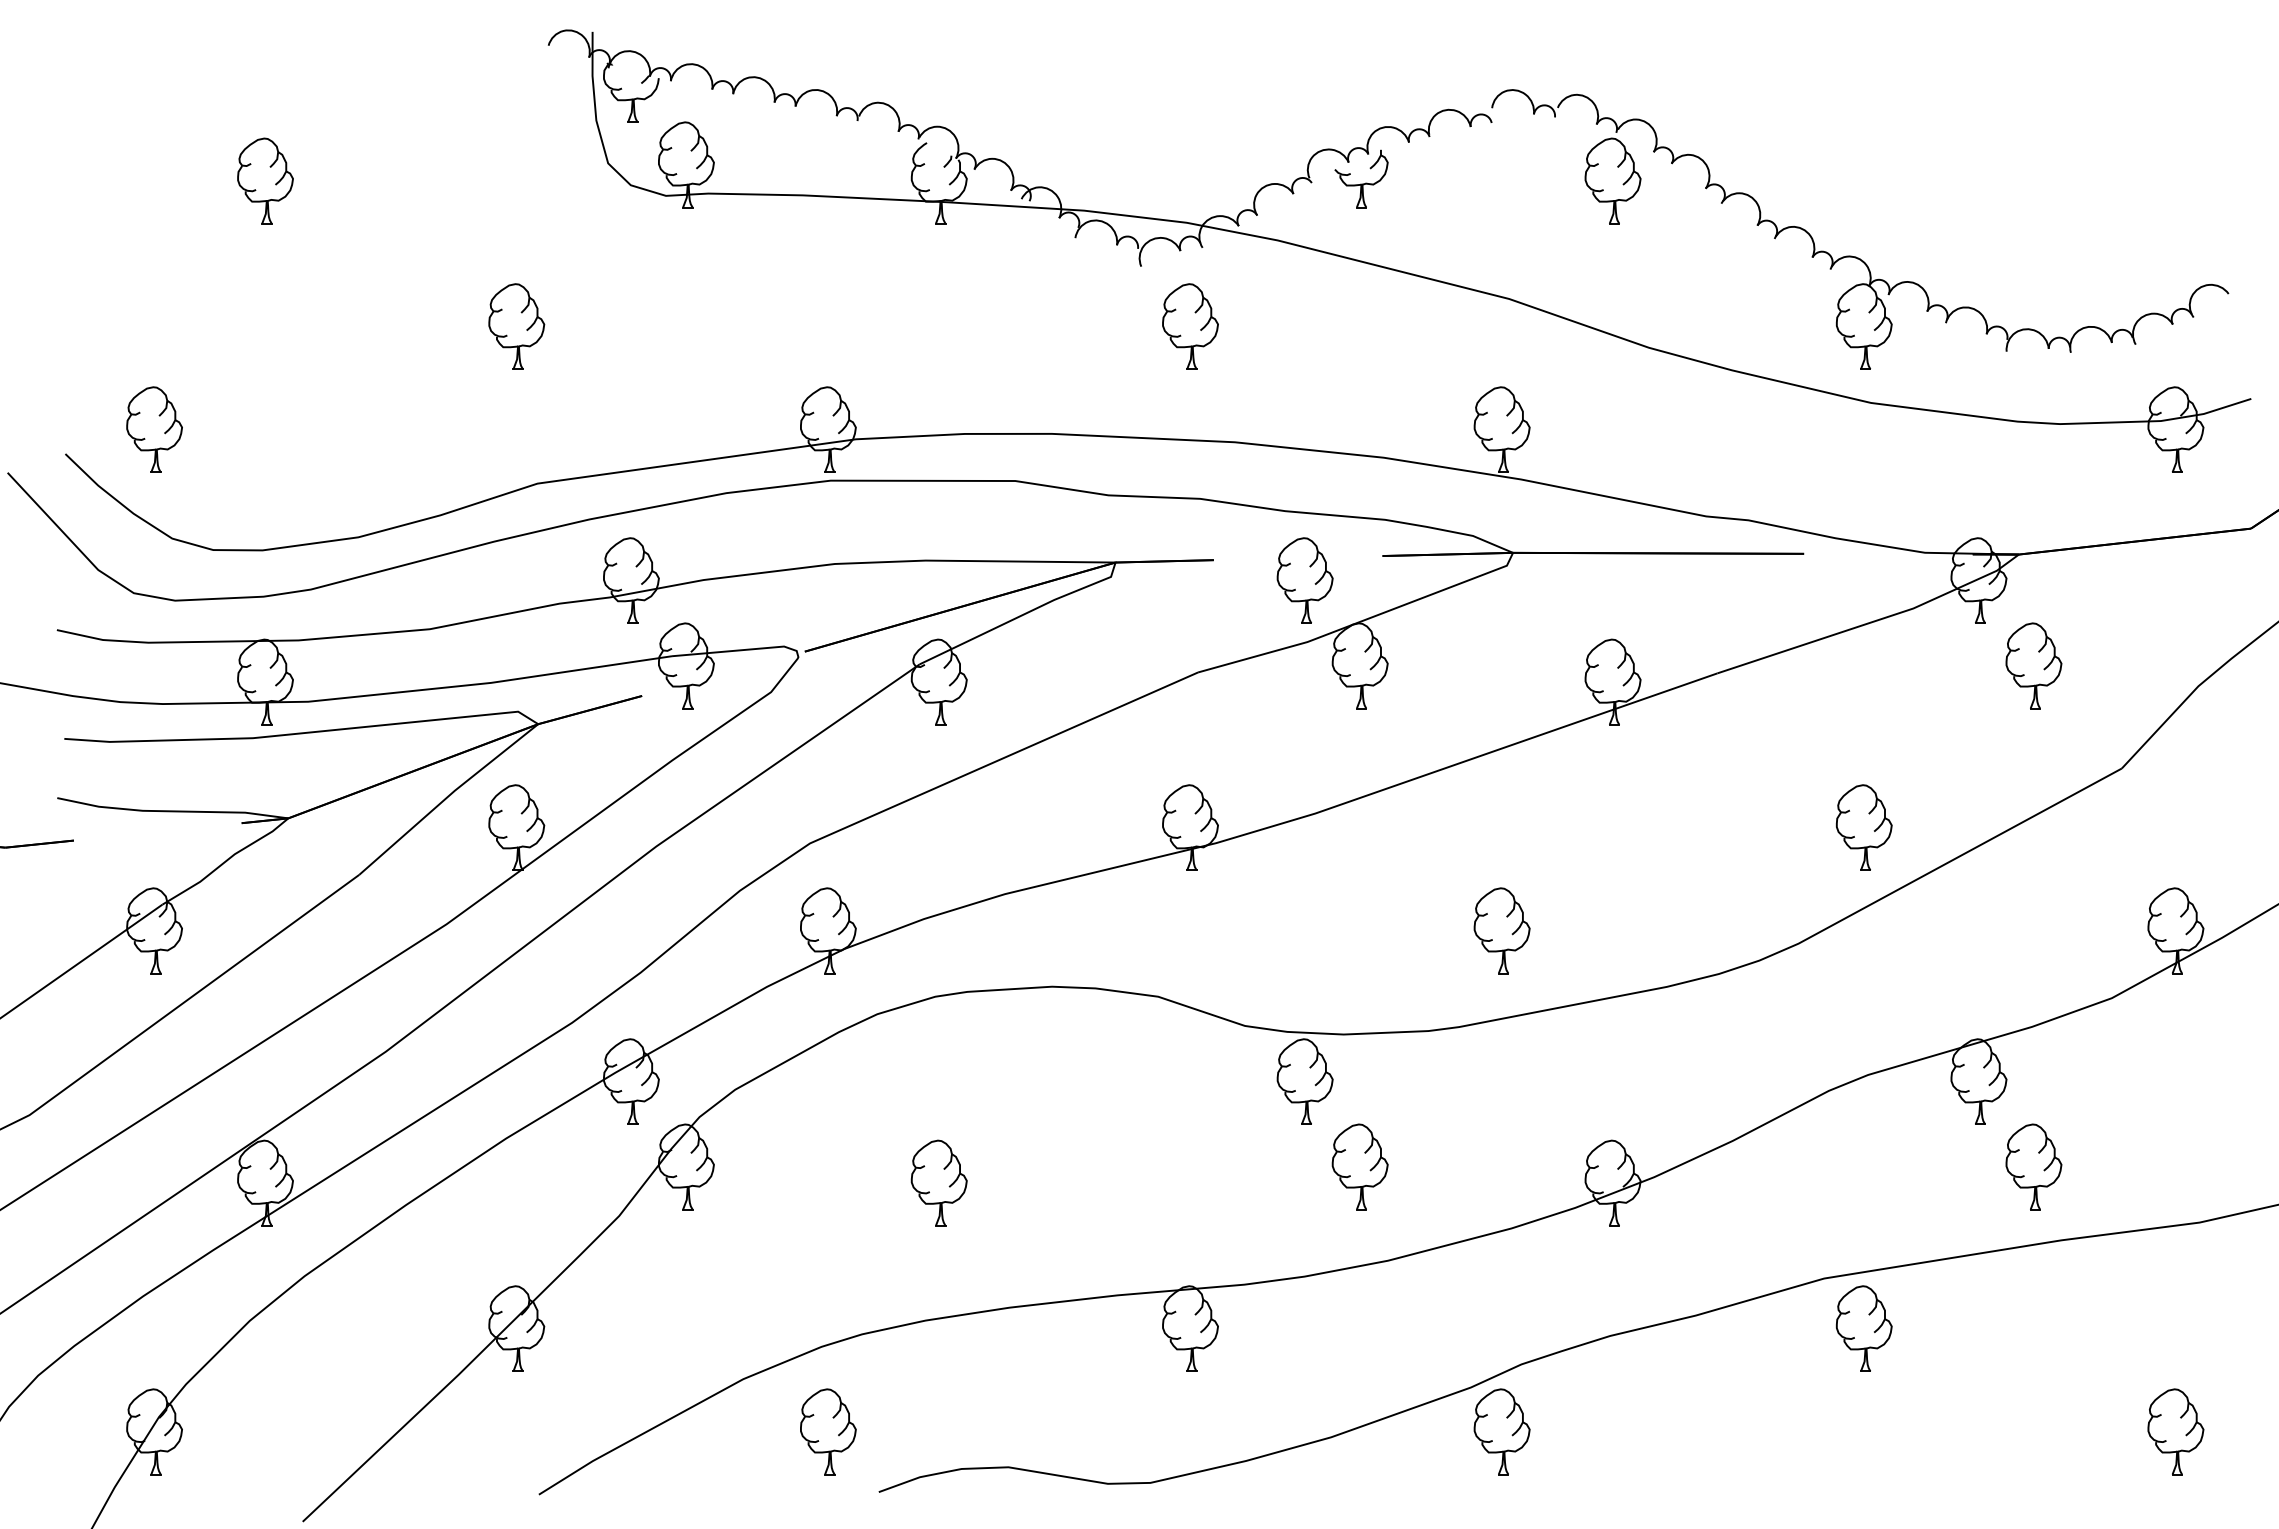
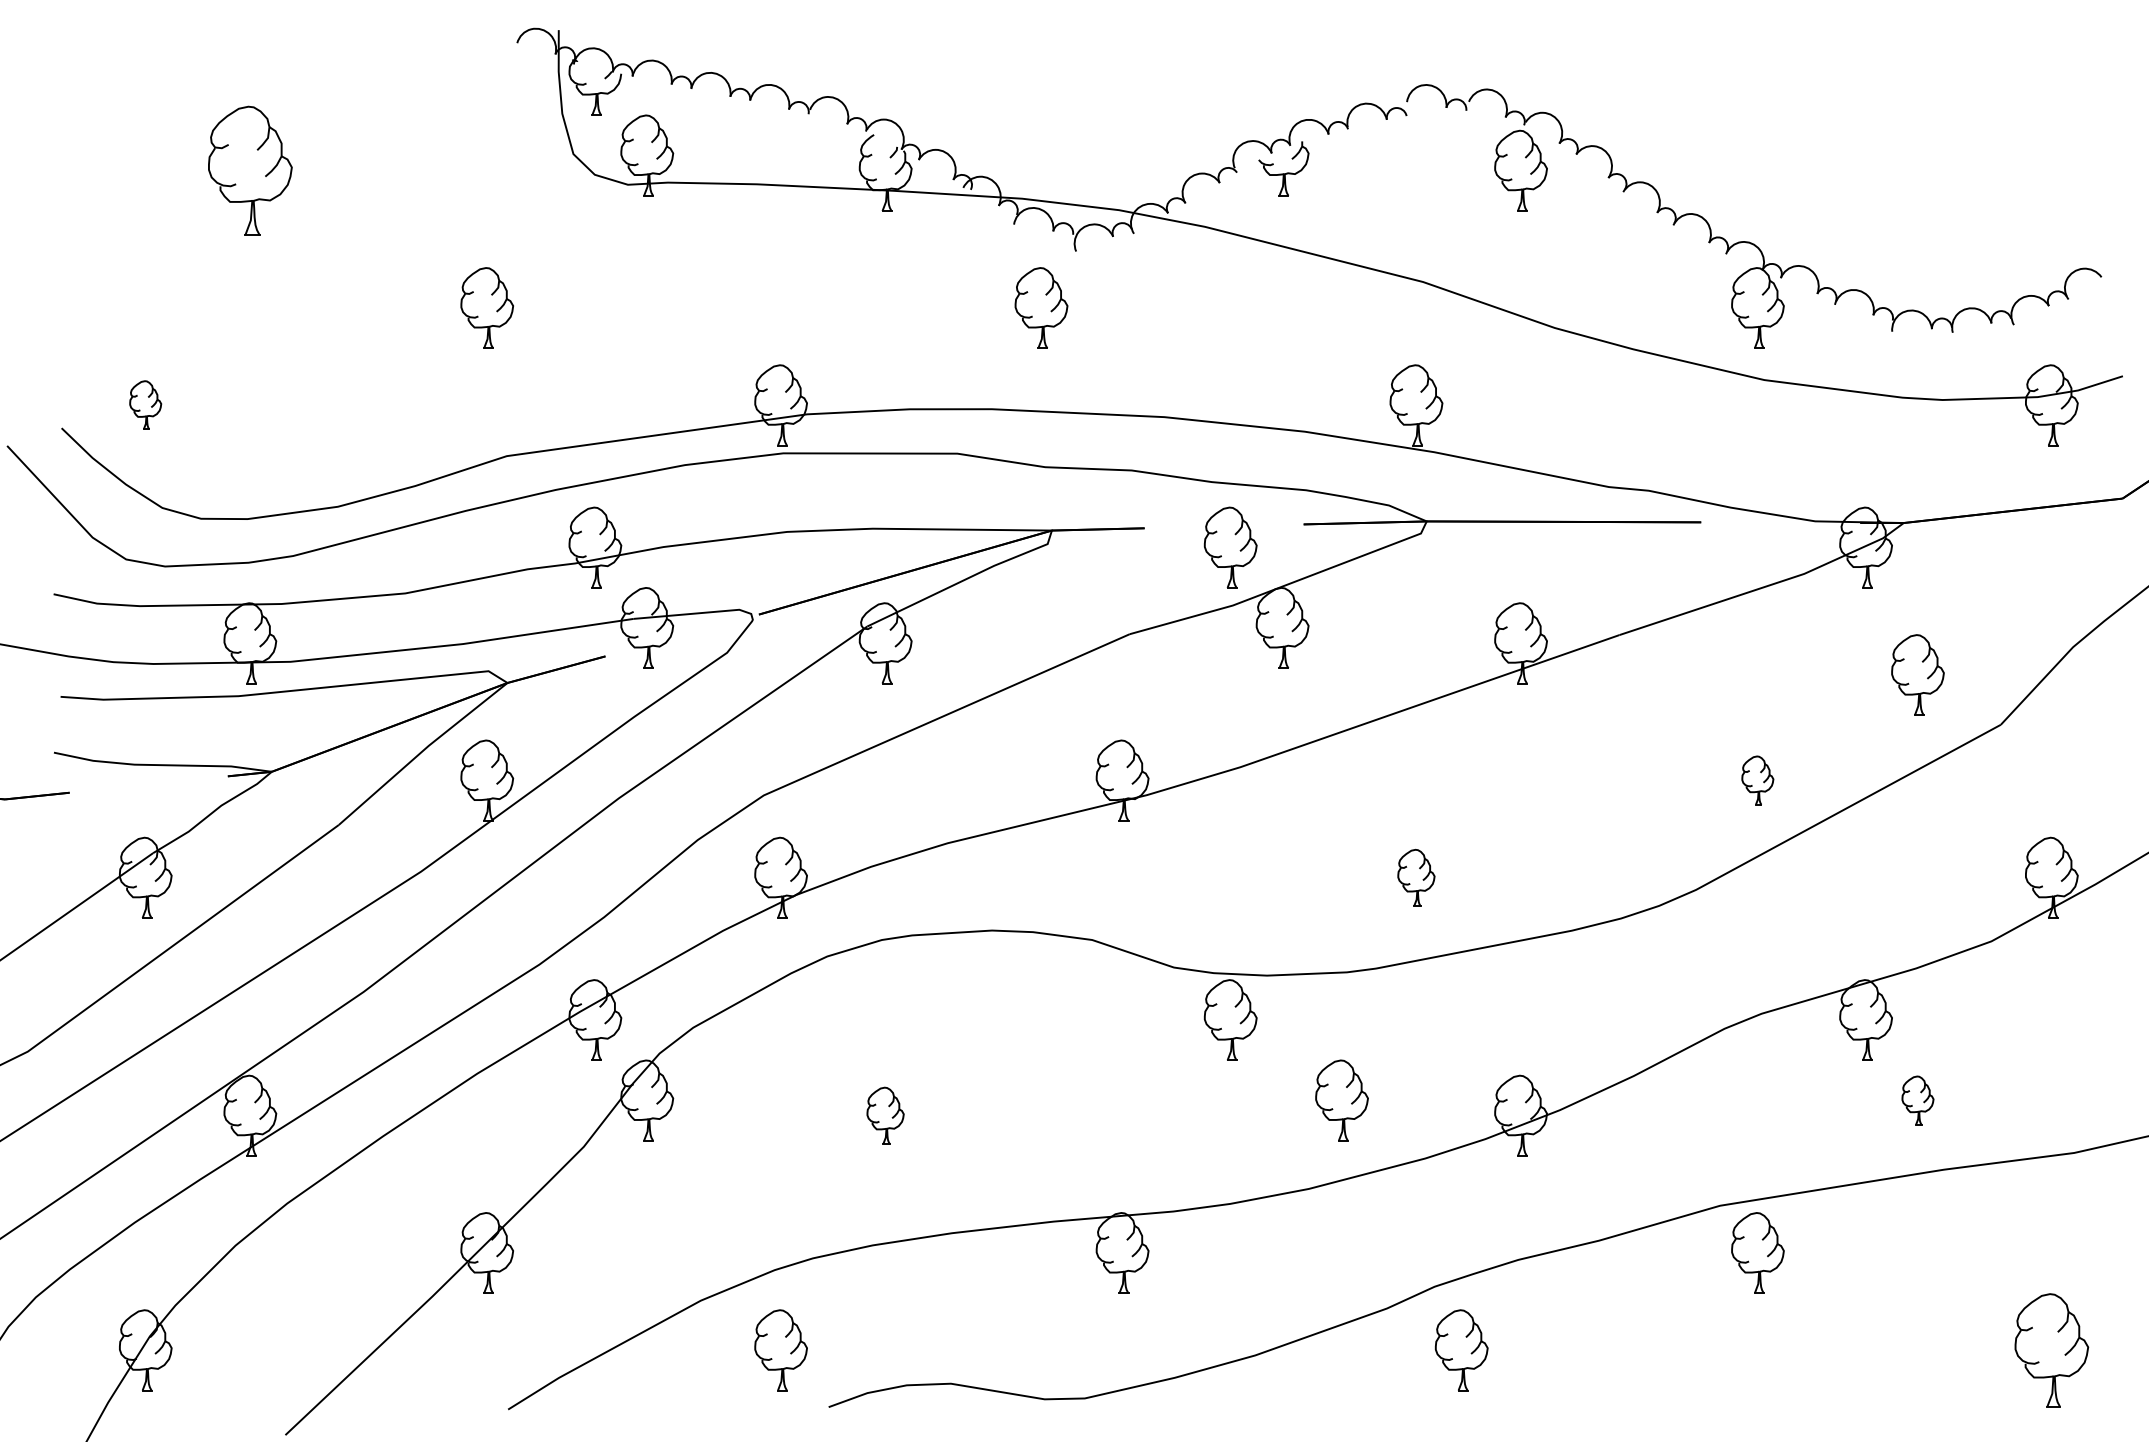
part: (265, 180) -> (250, 170), size x1.6
part: (1190, 326) -> (1041, 307), moved
part: (154, 429) -> (145, 405), size x0.6
part: (2033, 665) -> (1917, 674), moved
part: (1863, 827) -> (1757, 780), size x0.6
part: (1501, 930) -> (1415, 877), size x0.7
part: (1359, 1166) -> (1341, 1100), moved
part: (2033, 1166) -> (1917, 1100), size x0.6
part: (938, 1182) -> (884, 1115), size x0.7
part: (1501, 1431) -> (1461, 1349), moved
part: (2175, 1431) -> (2051, 1349), size x1.4

